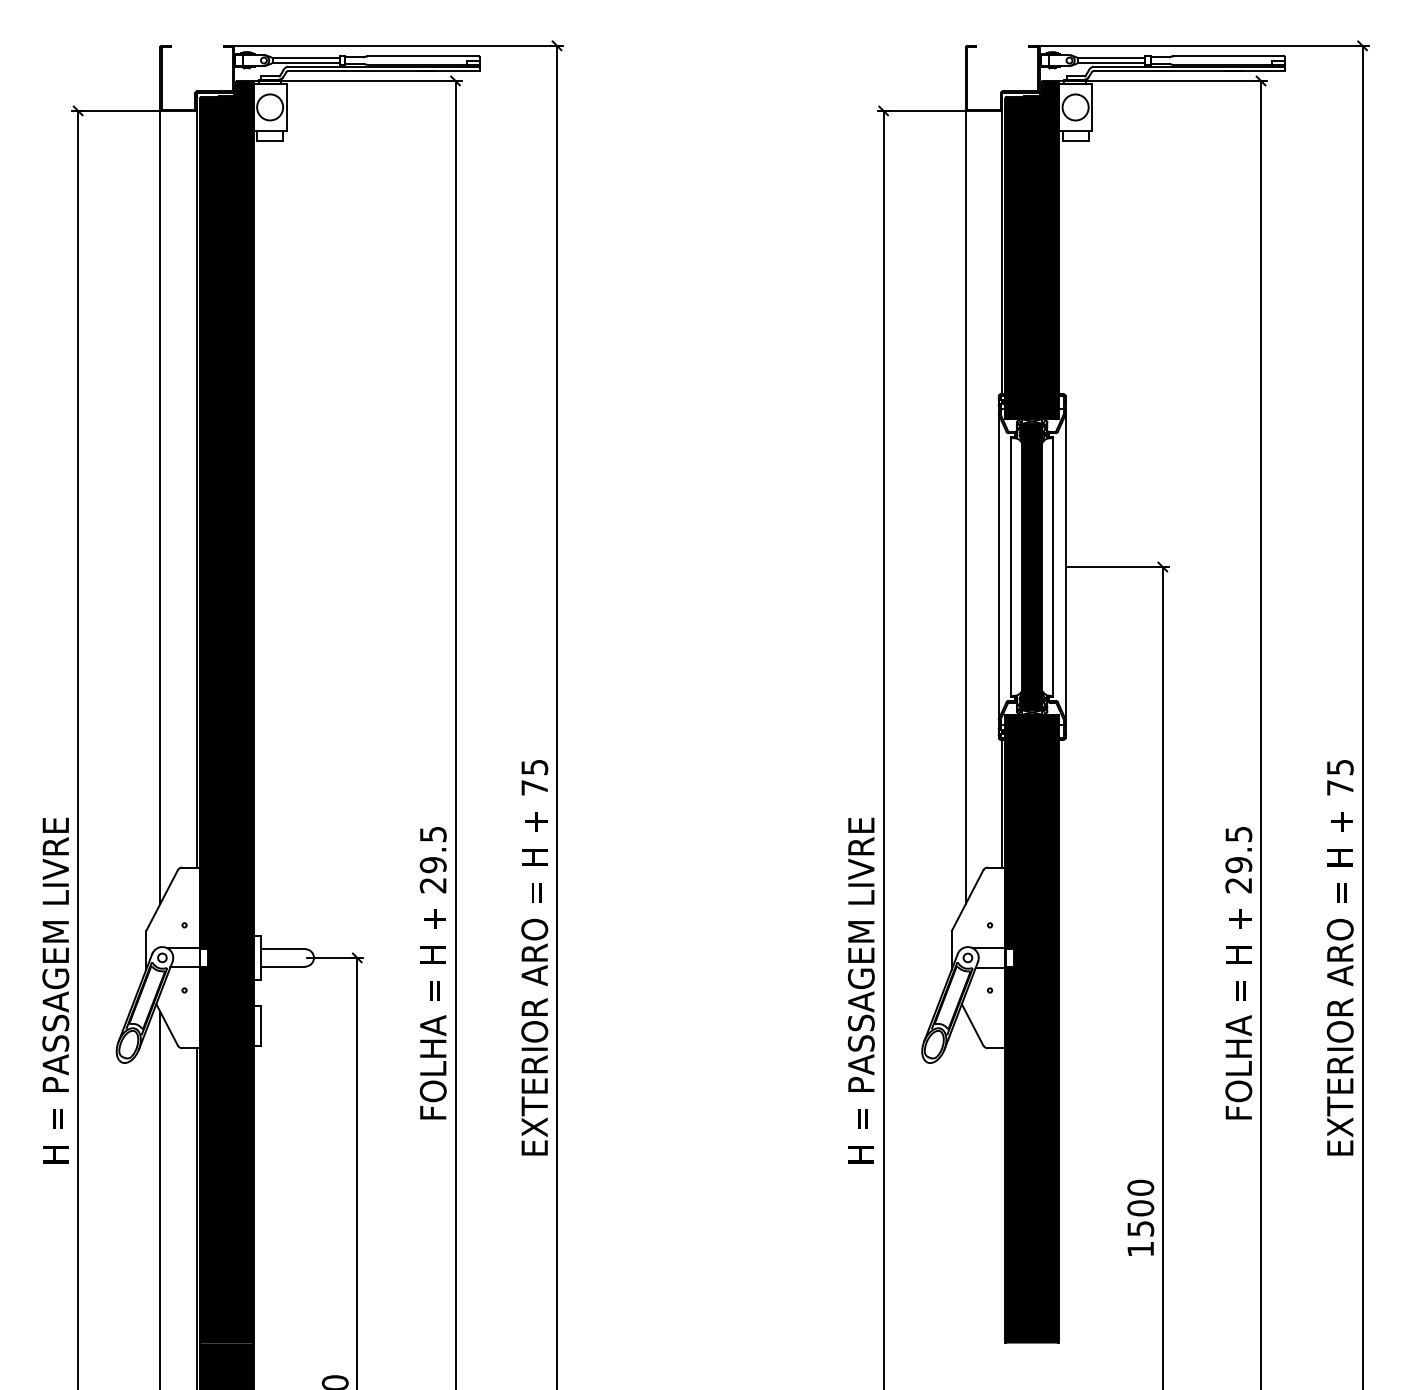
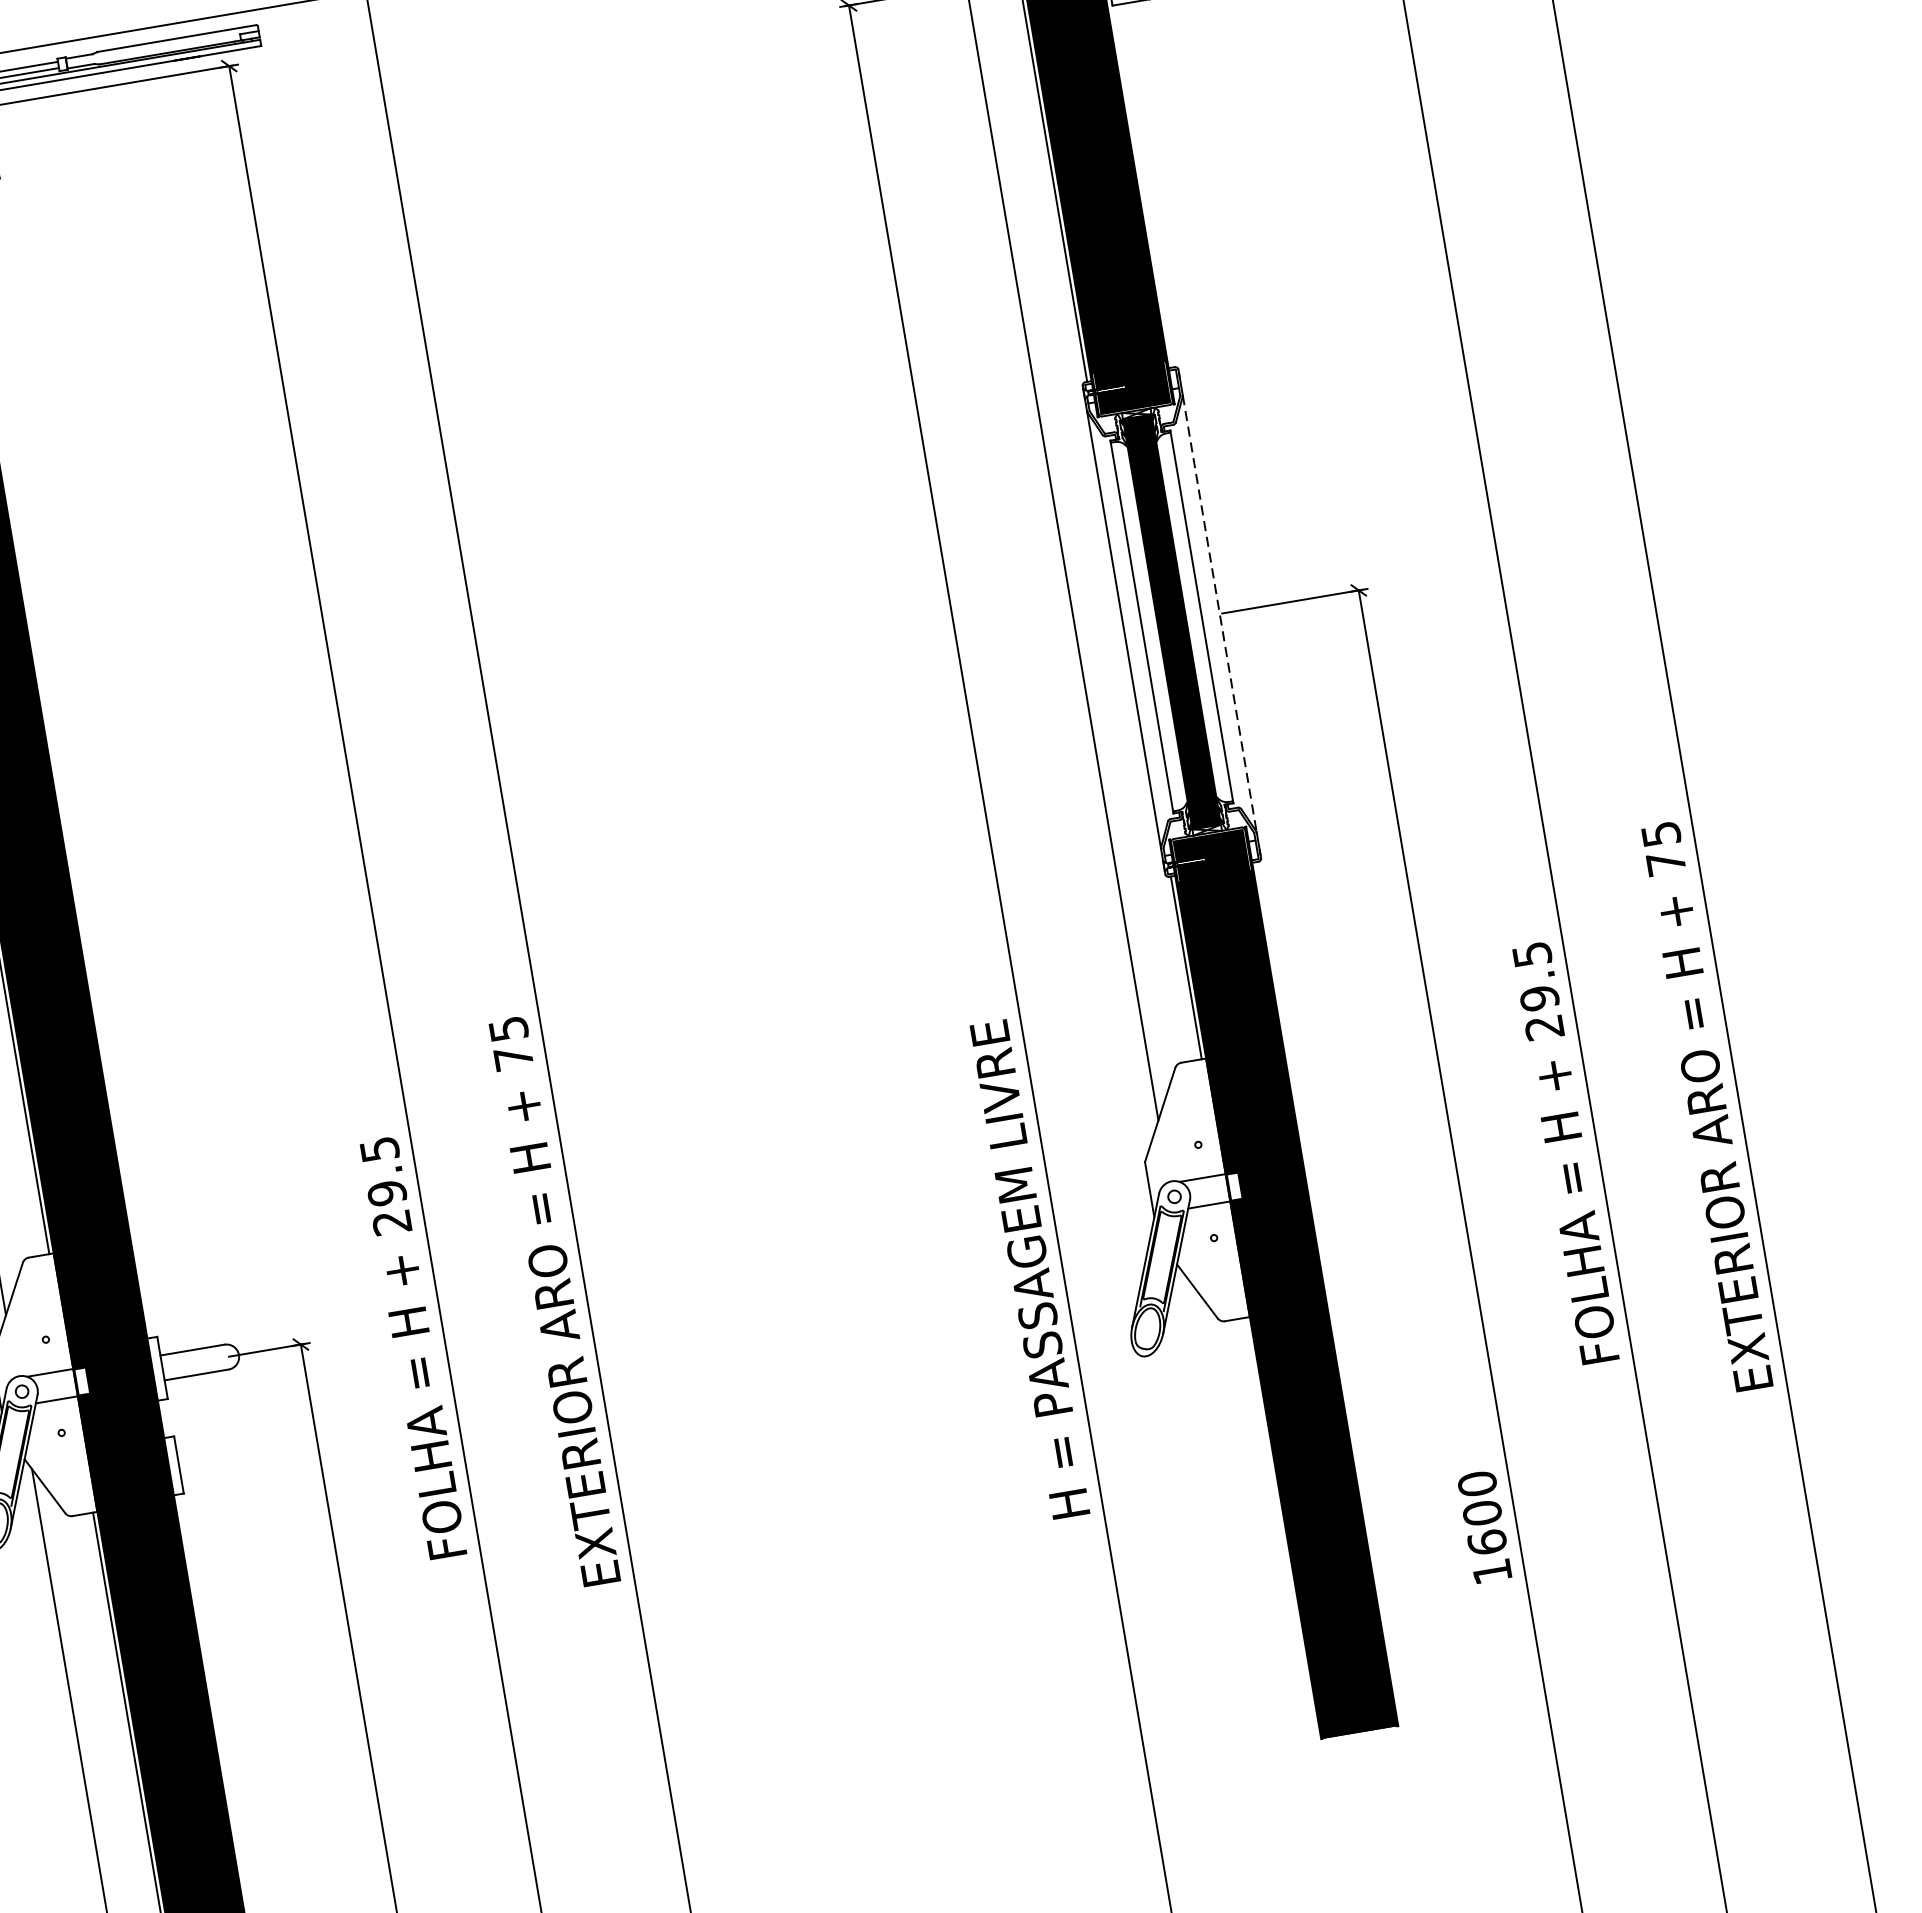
line: (1065, 567) -> (1219, 614), solid -> dashed
text: (1140, 1228) -> (1486, 1542), 1500 -> 1600

